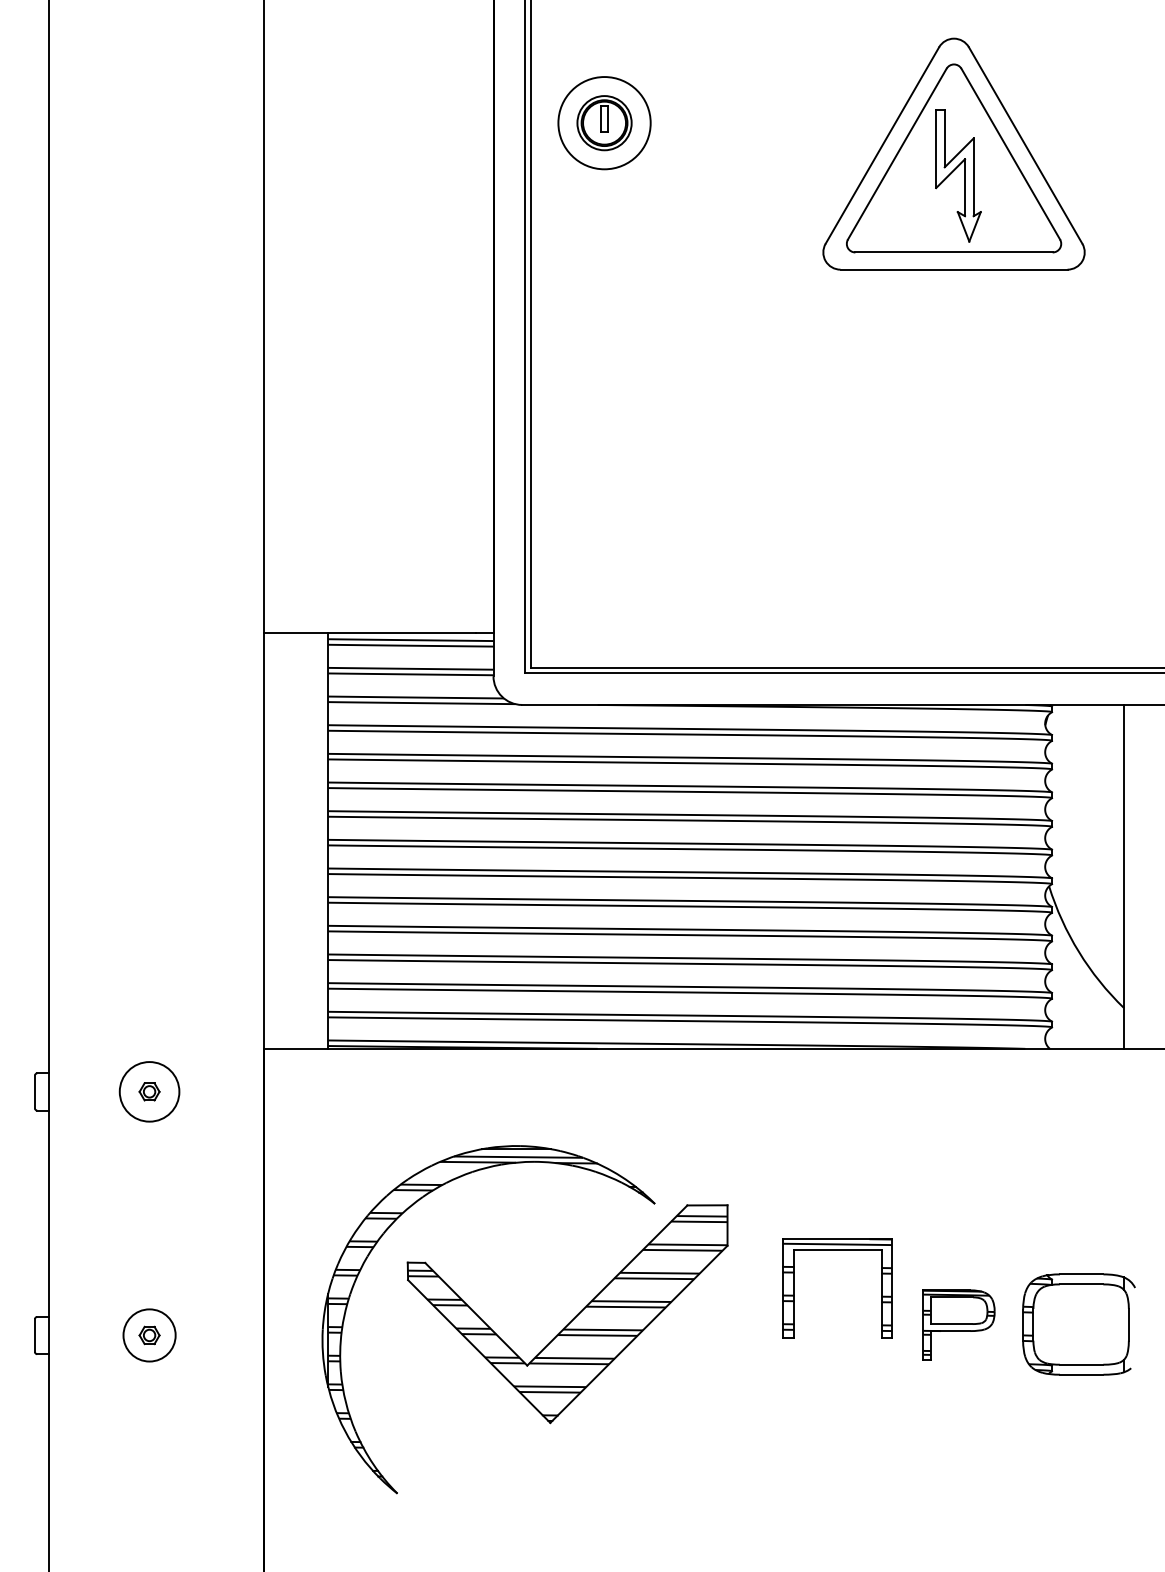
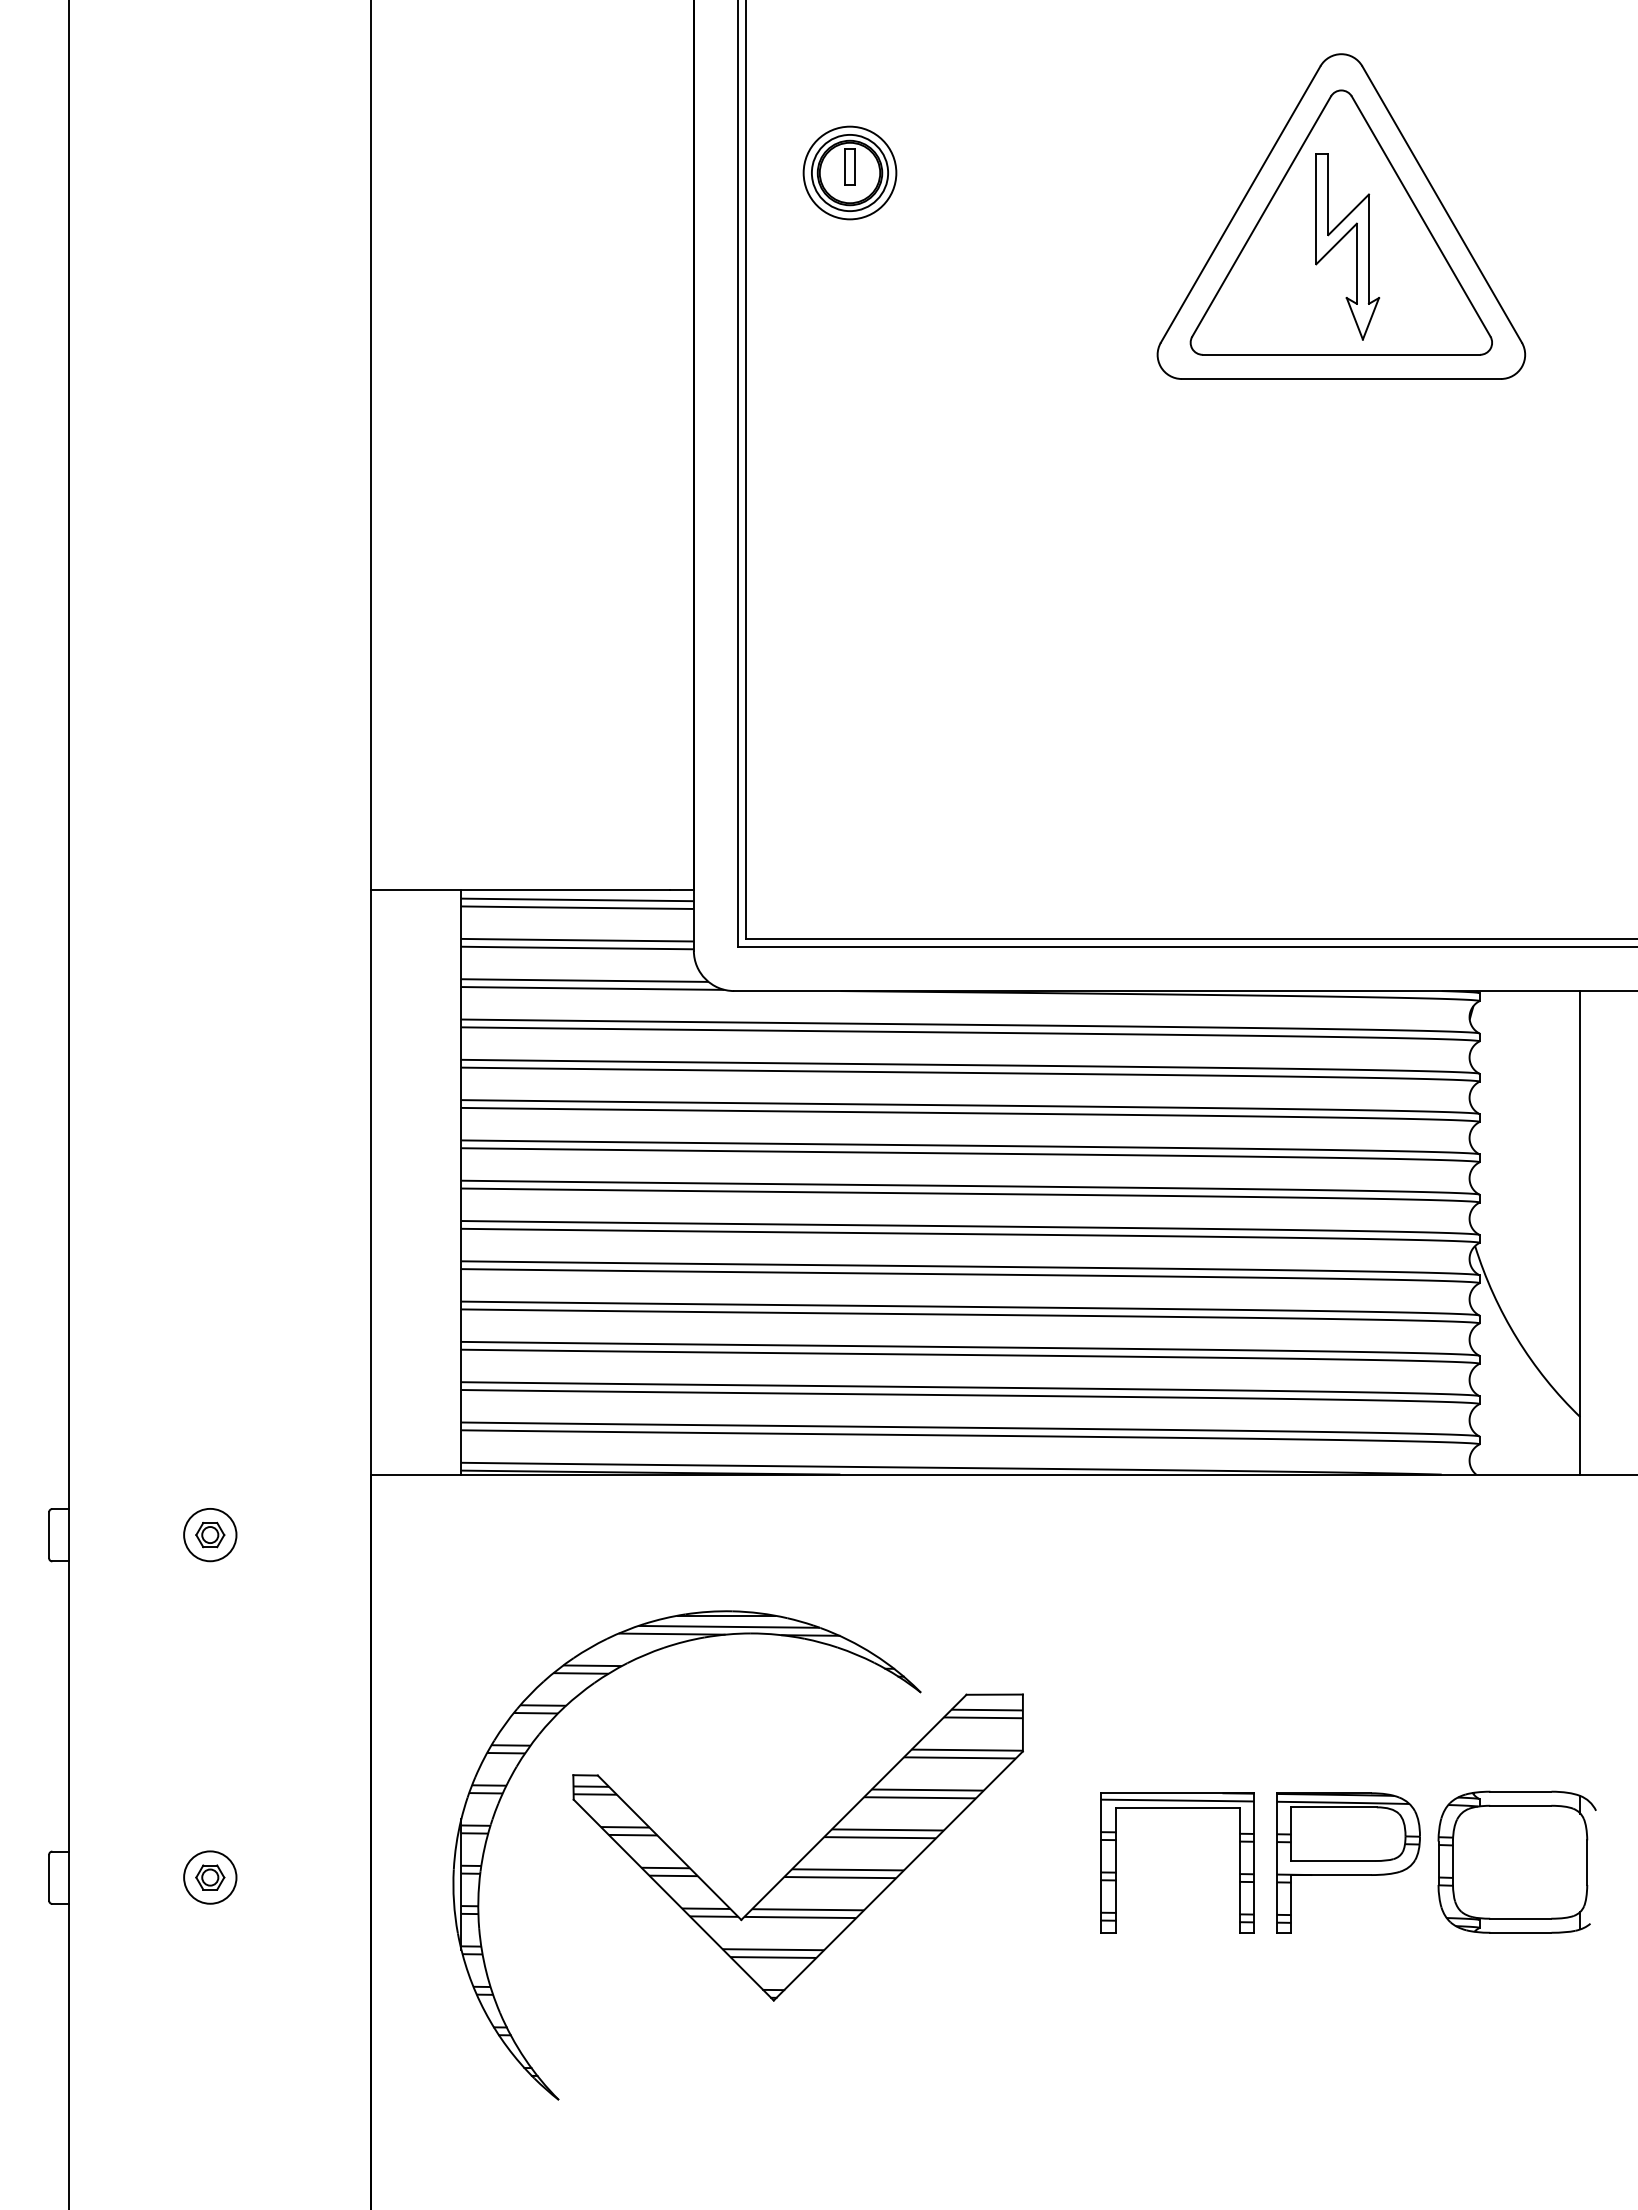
circle: (604, 122) -> (849, 172), size x0.71
circle: (149, 1091) -> (210, 1534), size x0.62
part: (837, 1250) -> (1177, 1808), moved
part: (959, 1324) -> (1348, 1862), size x1.43
circle: (149, 1335) -> (210, 1877), size x0.71

